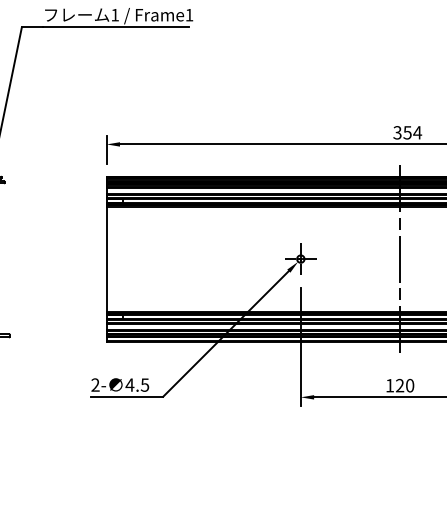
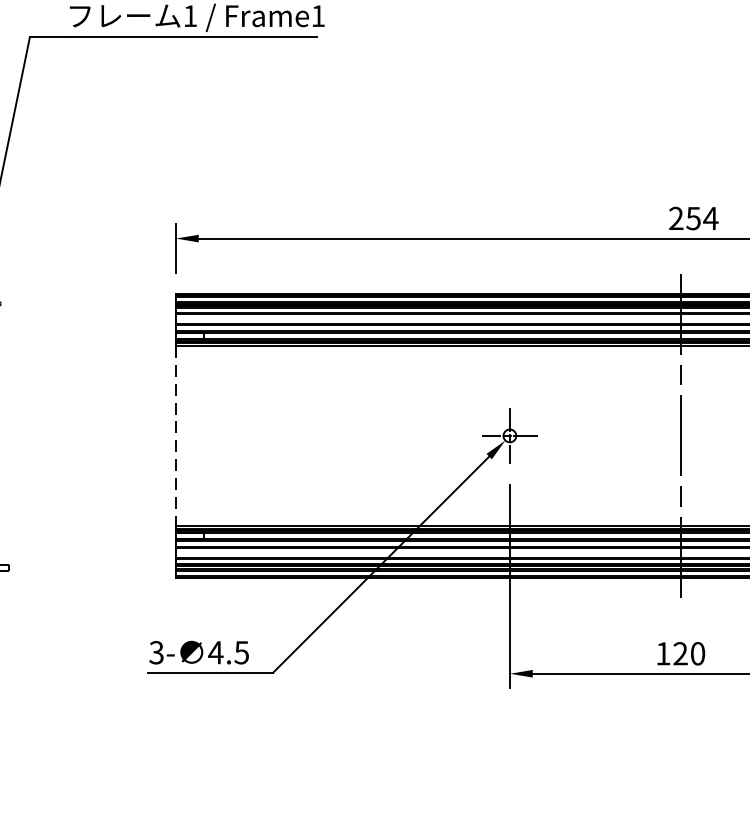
text: (397, 132) -> (676, 218), 354 -> 254
line: (106, 259) -> (175, 436), solid -> dashed
text: (95, 385) -> (156, 653), 2- -> 3-

